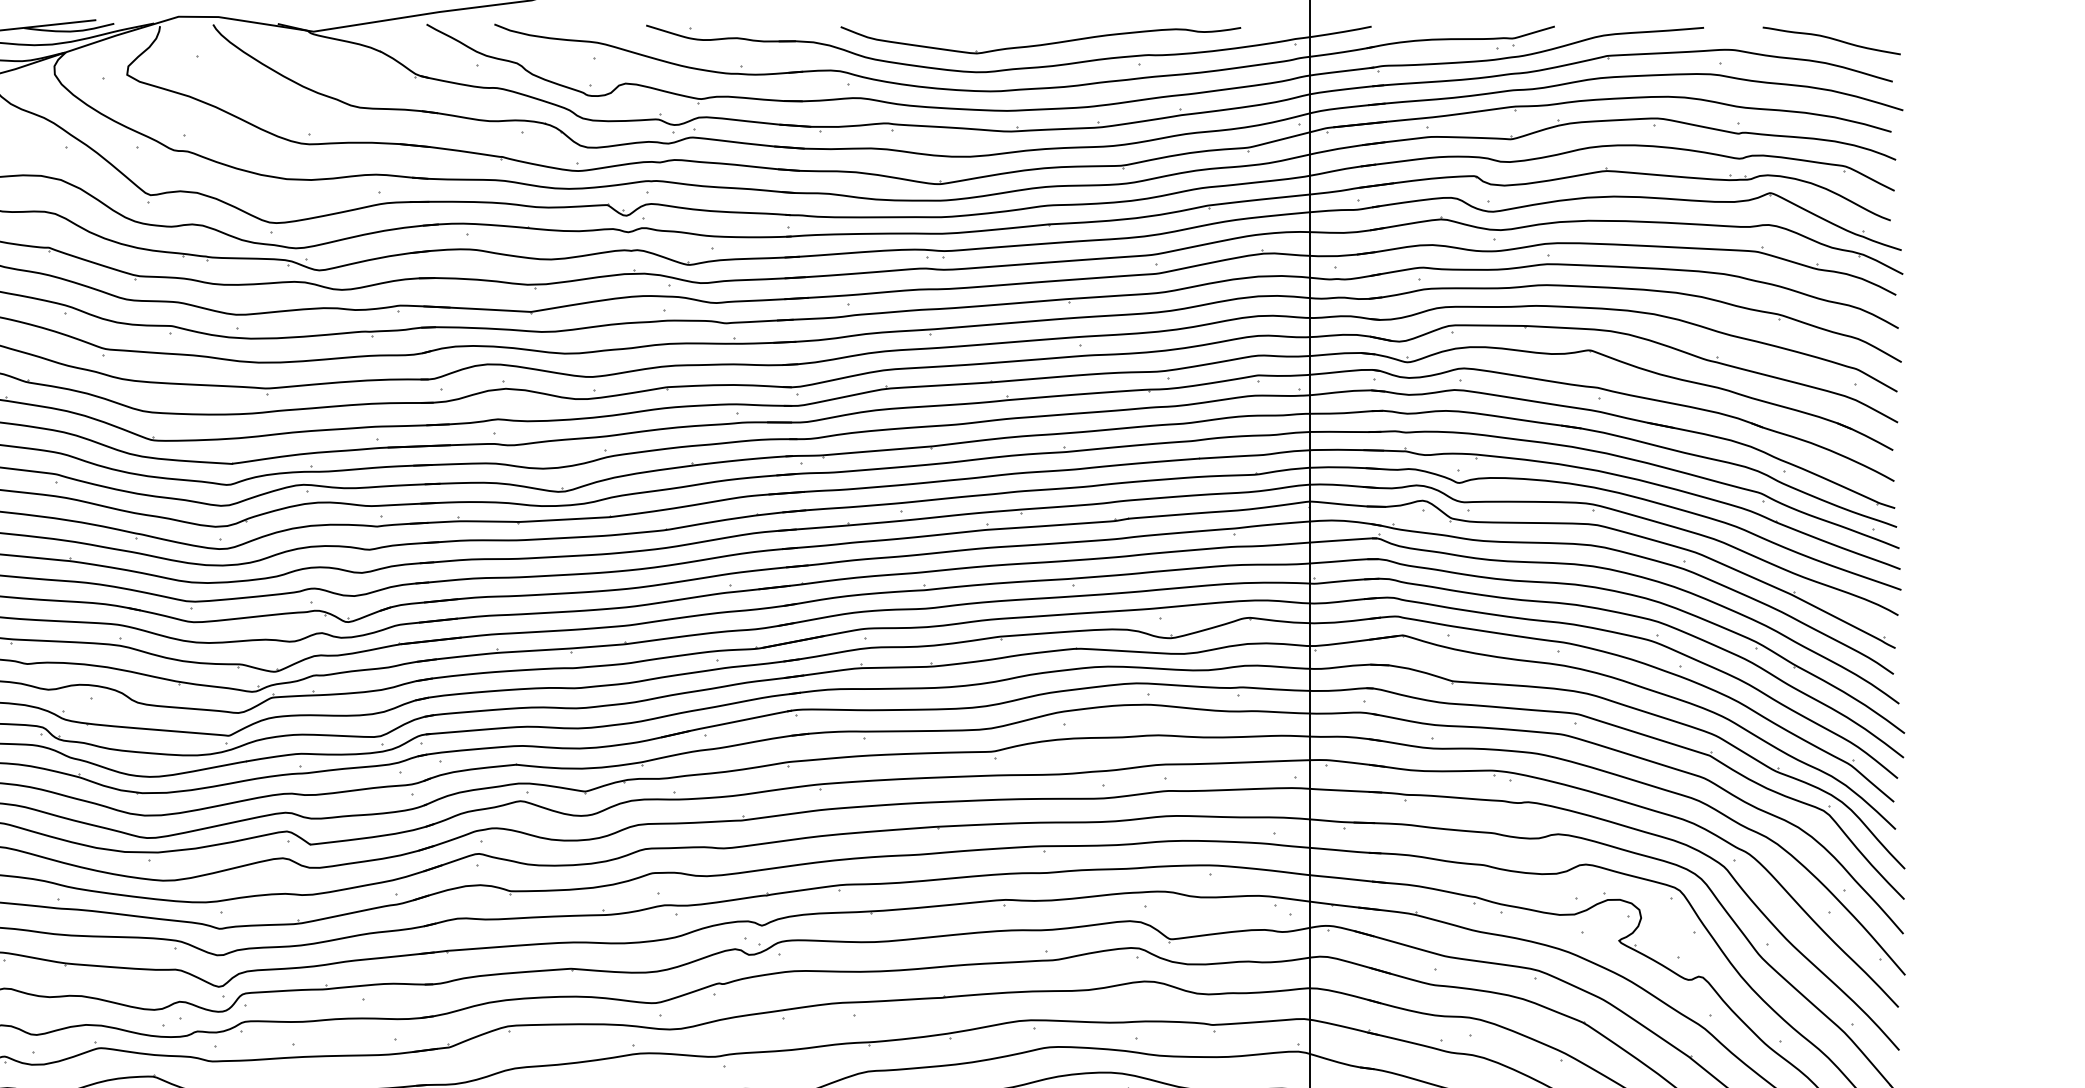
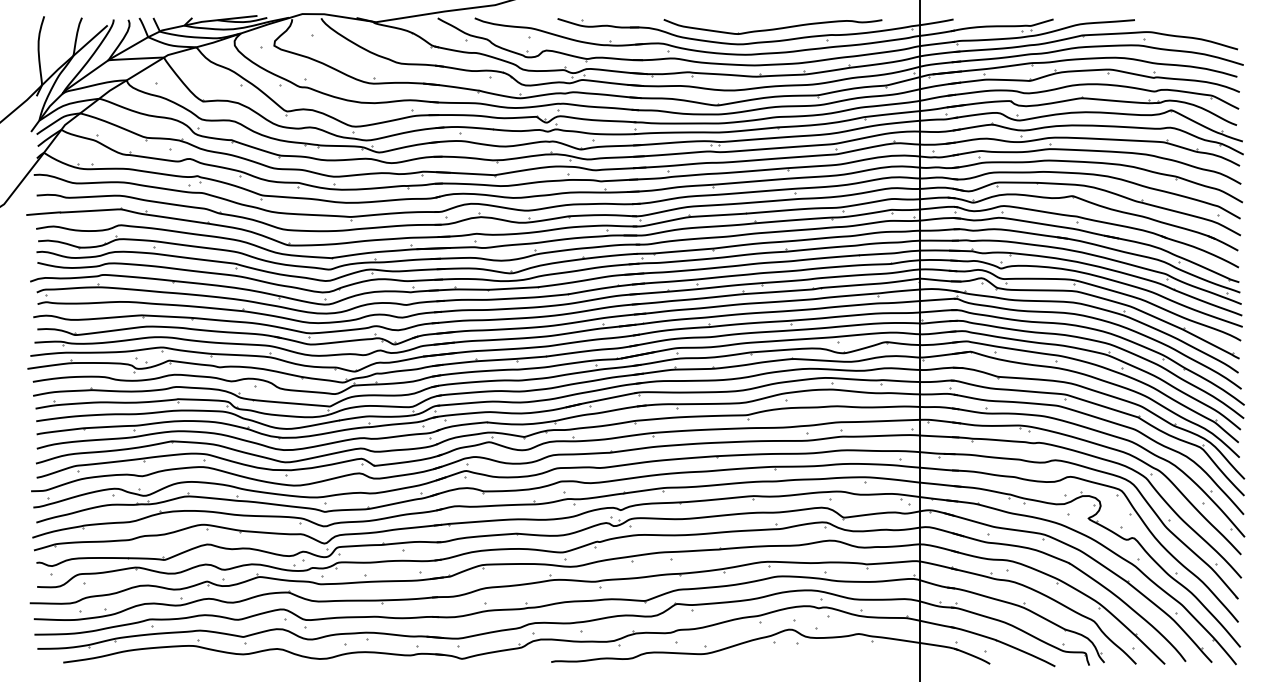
curve: (1831, 39) -> (1204, 26), removed

